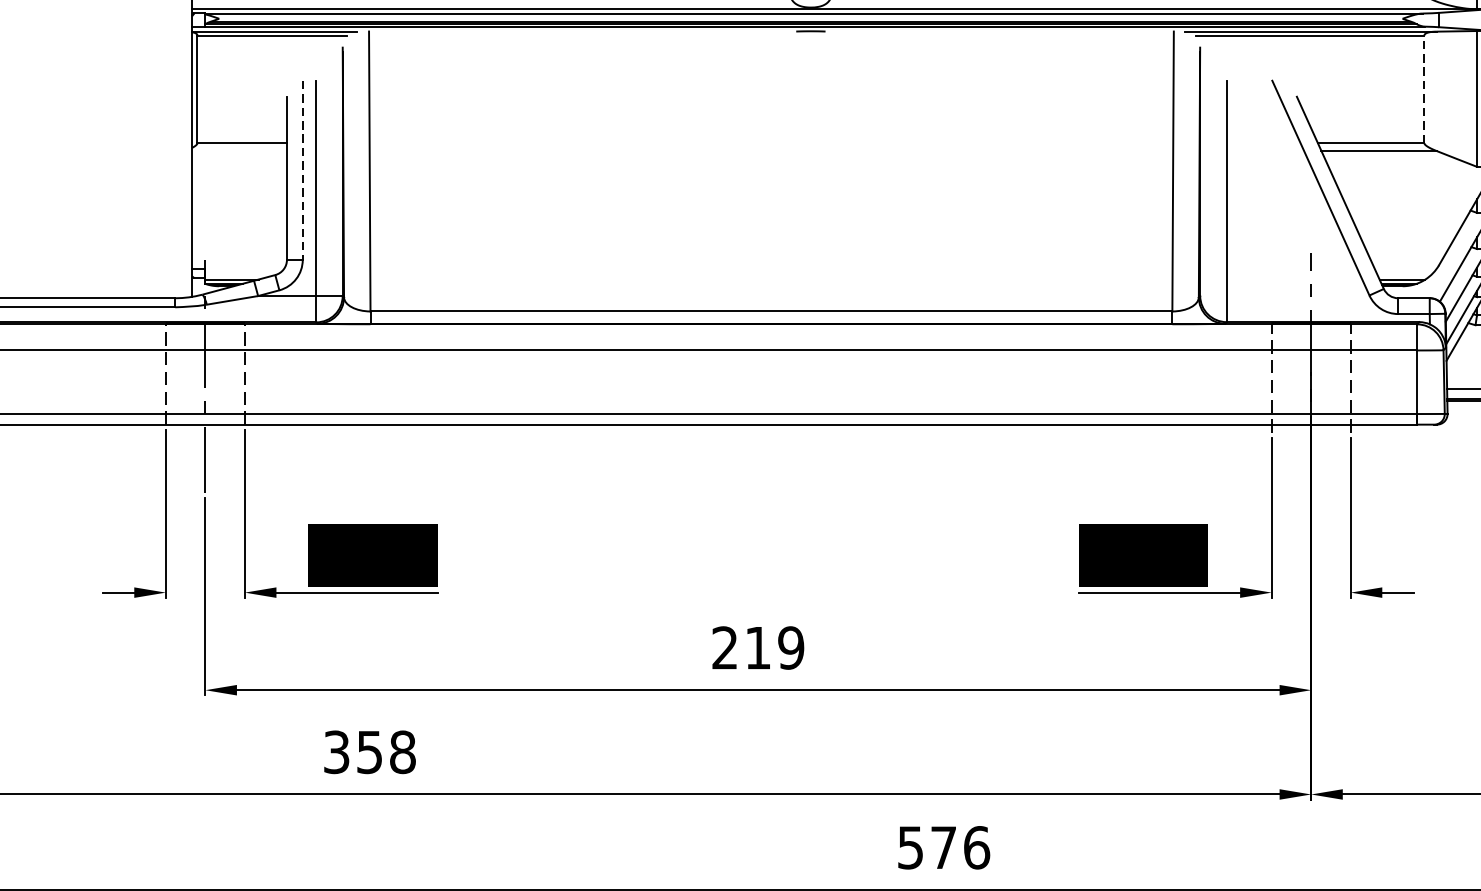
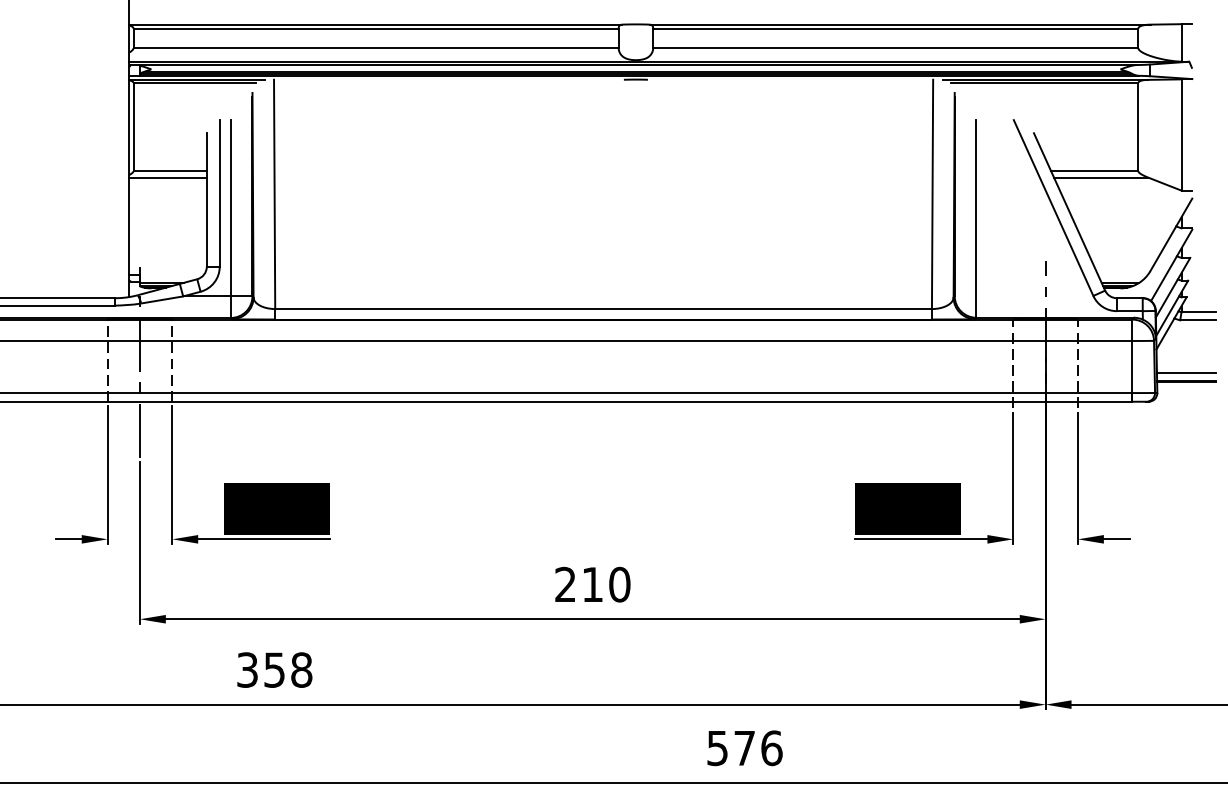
line: (1424, 88) -> (1138, 126), dashed -> solid
line: (238, 150) -> (167, 177), added
line: (302, 170) -> (219, 193), dashed -> solid
text: (790, 647) -> (619, 584), 219 -> 210

